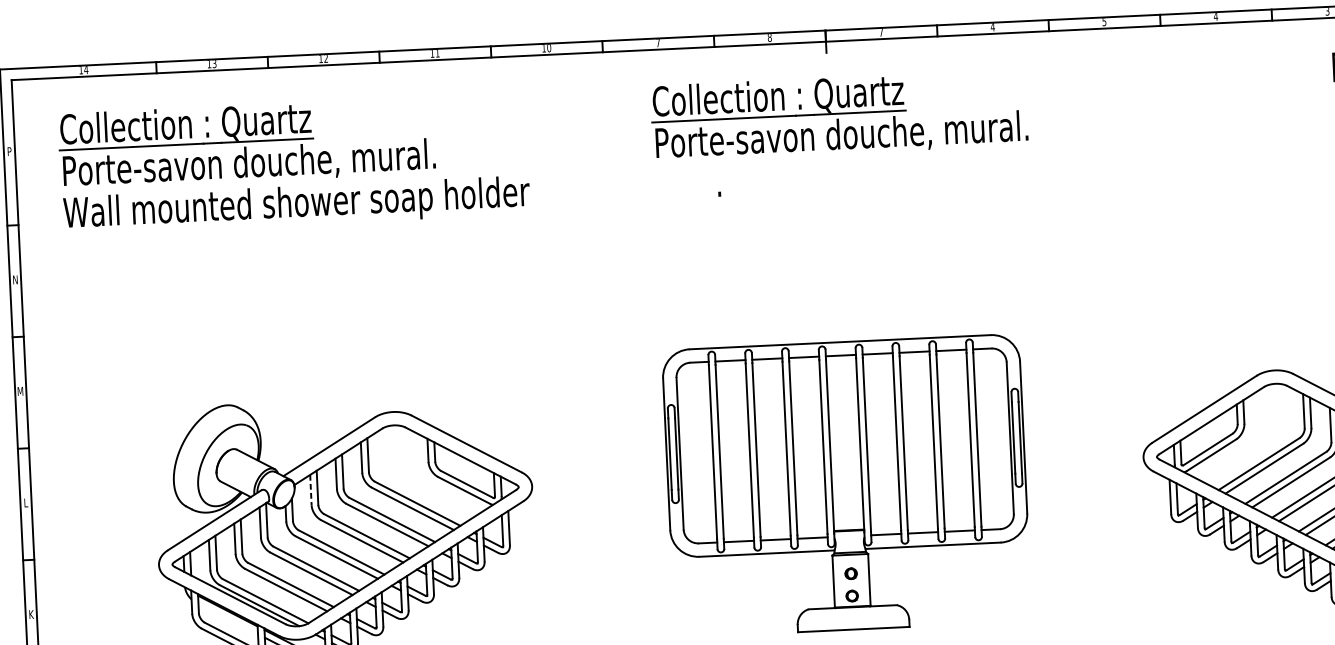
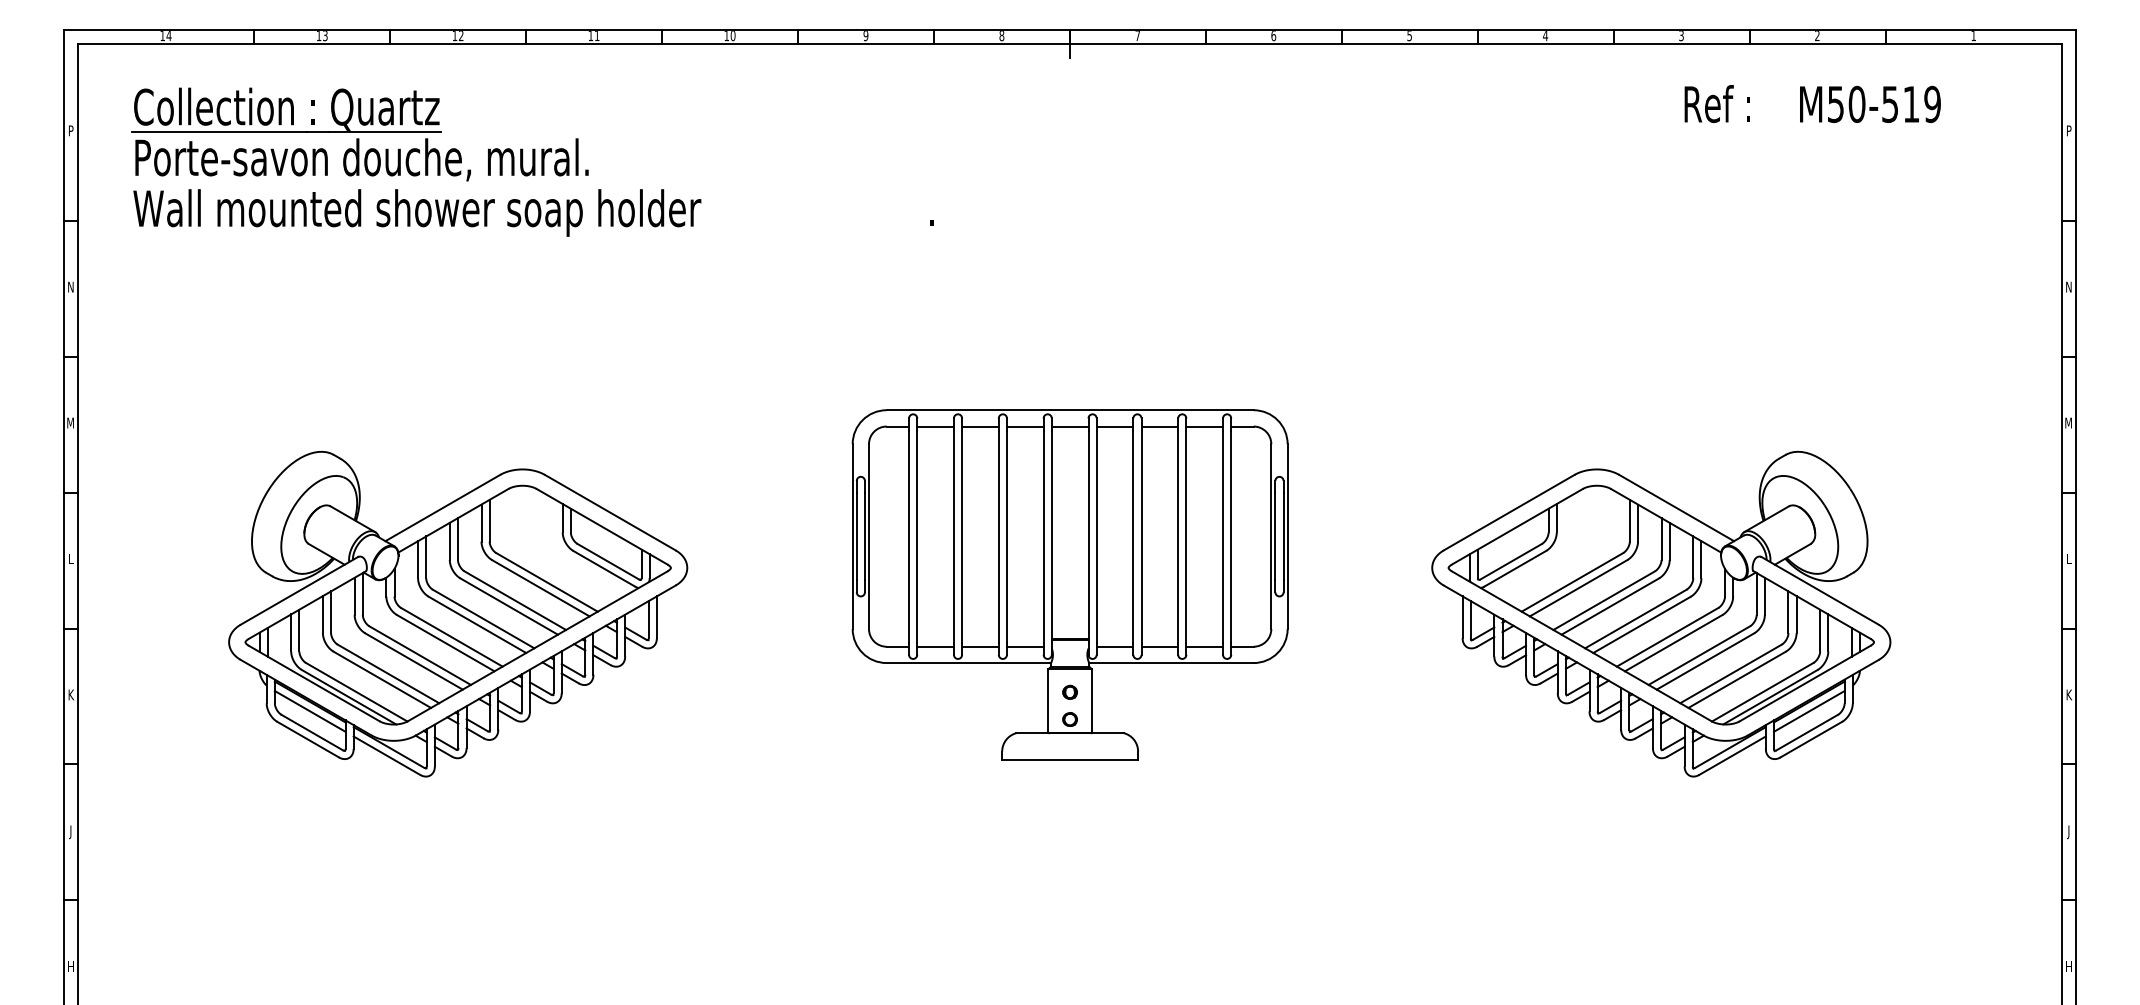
text: (992, 27) -> (1273, 36), 4 -> 6
text: (657, 43) -> (865, 36), 7 -> 9
part: (838, 115) -> (1081, 134), removed
line: (311, 489) -> (418, 559), dashed -> solid
line: (227, 618) -> (309, 711), added

